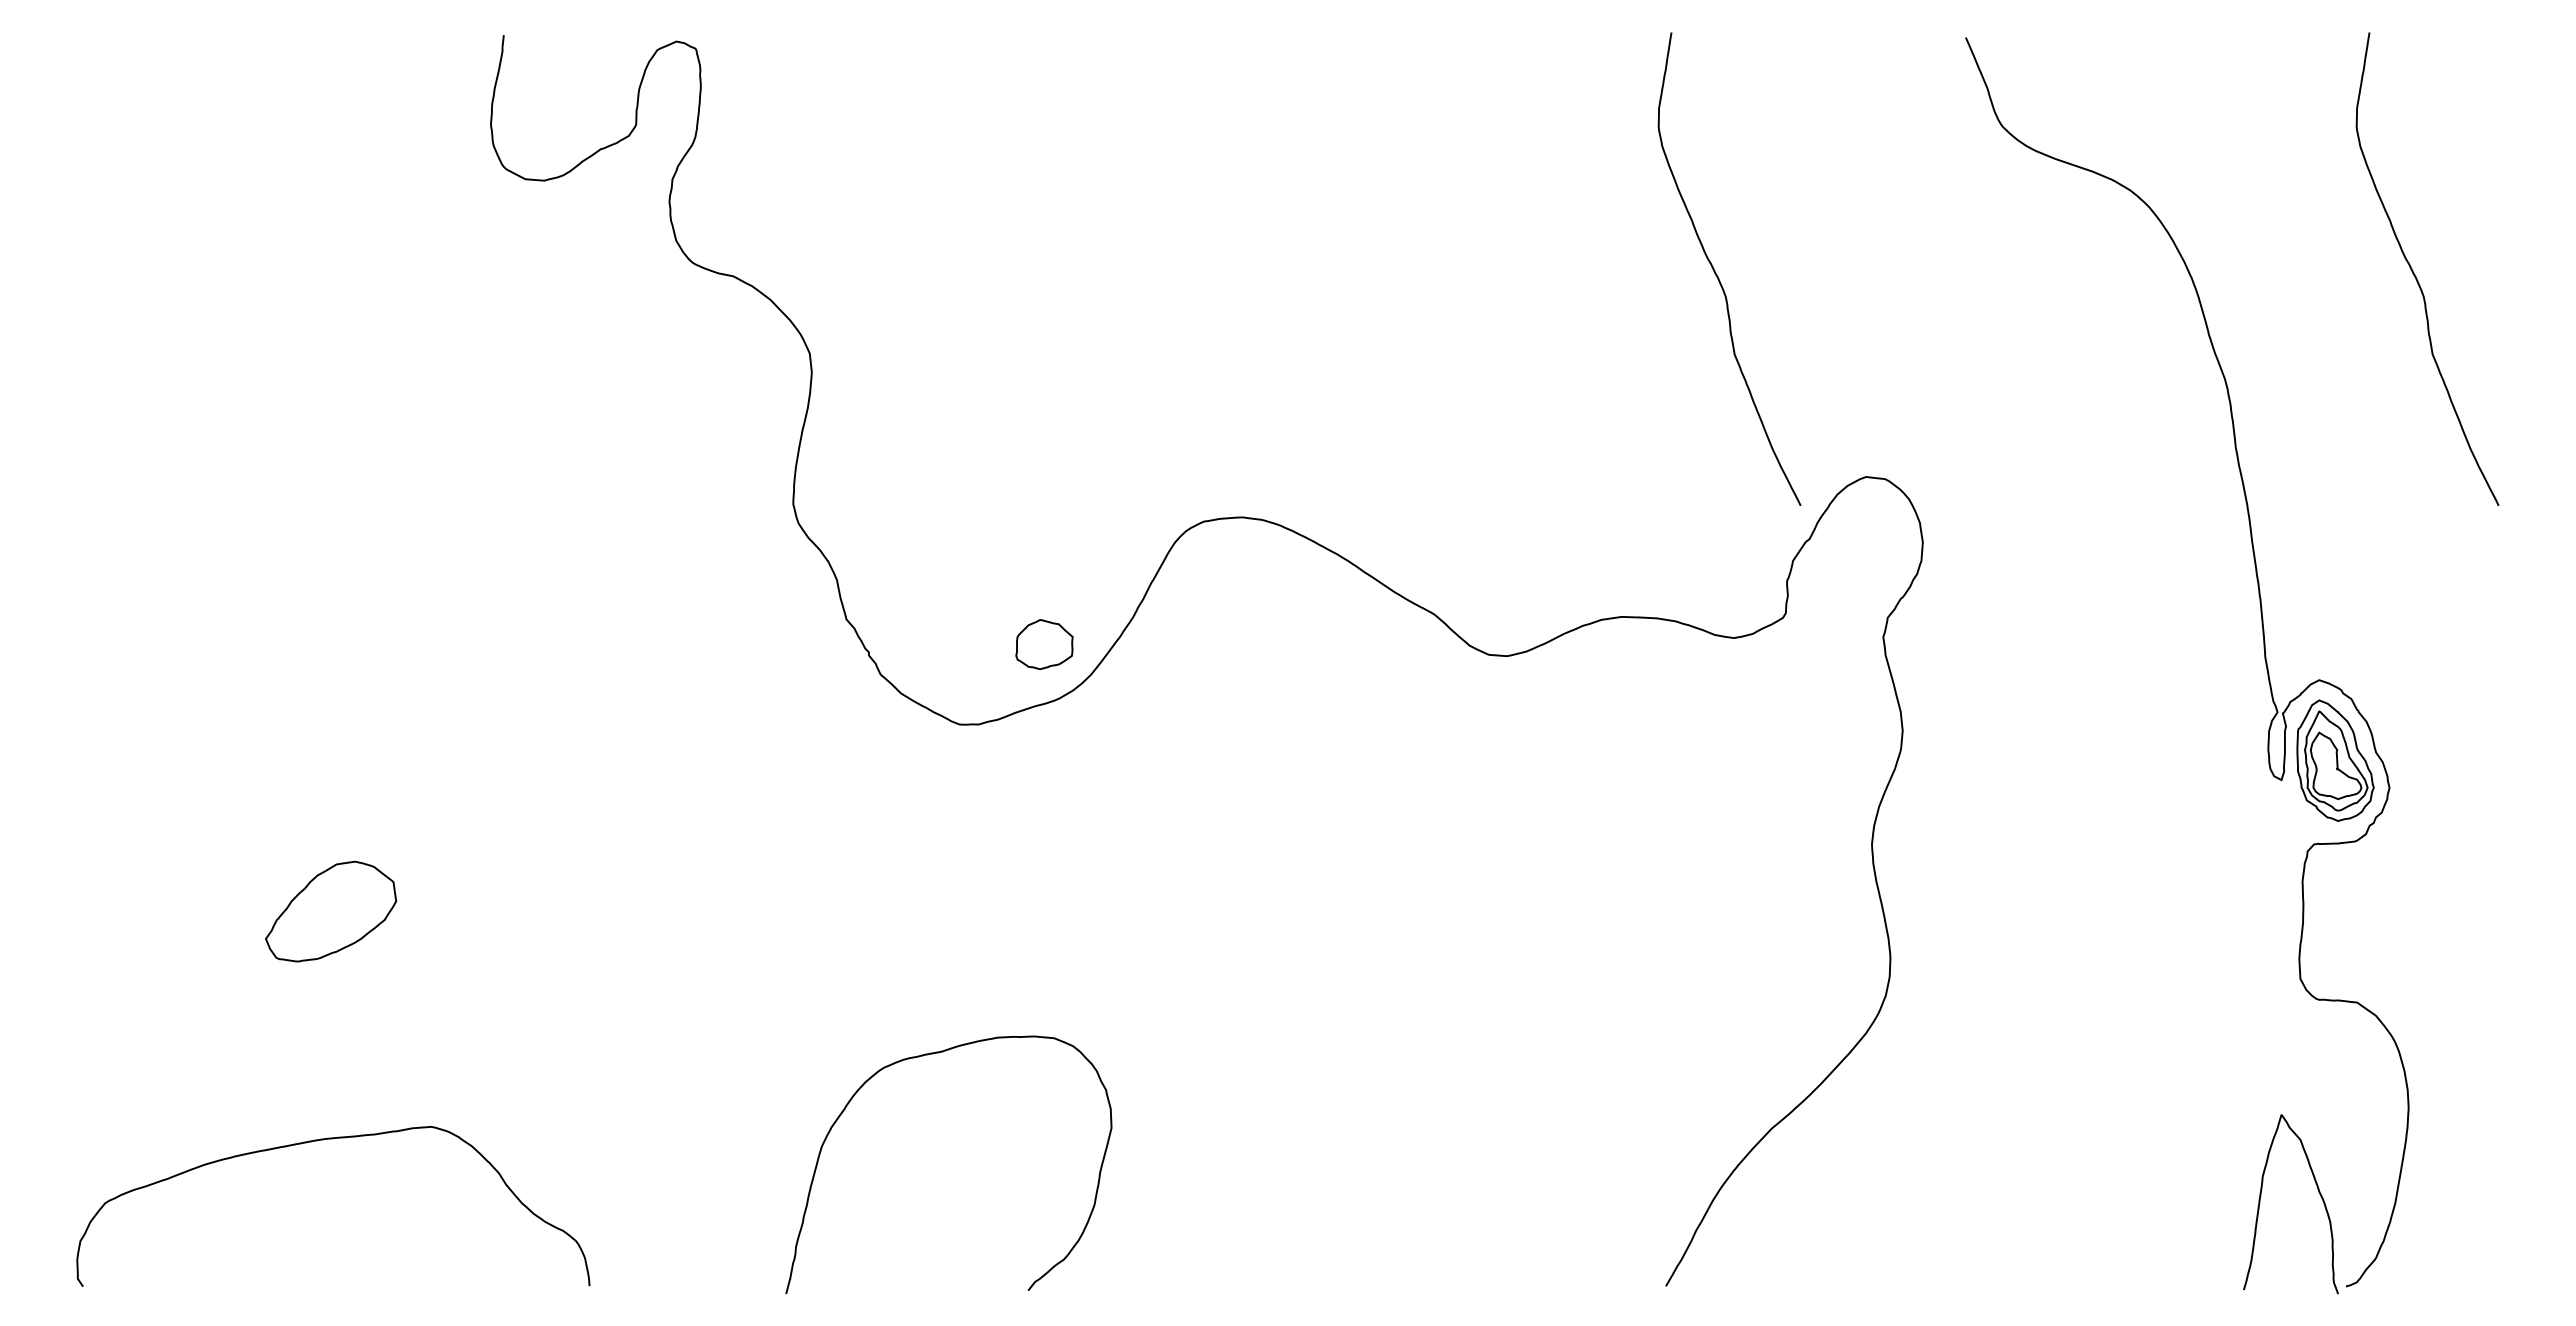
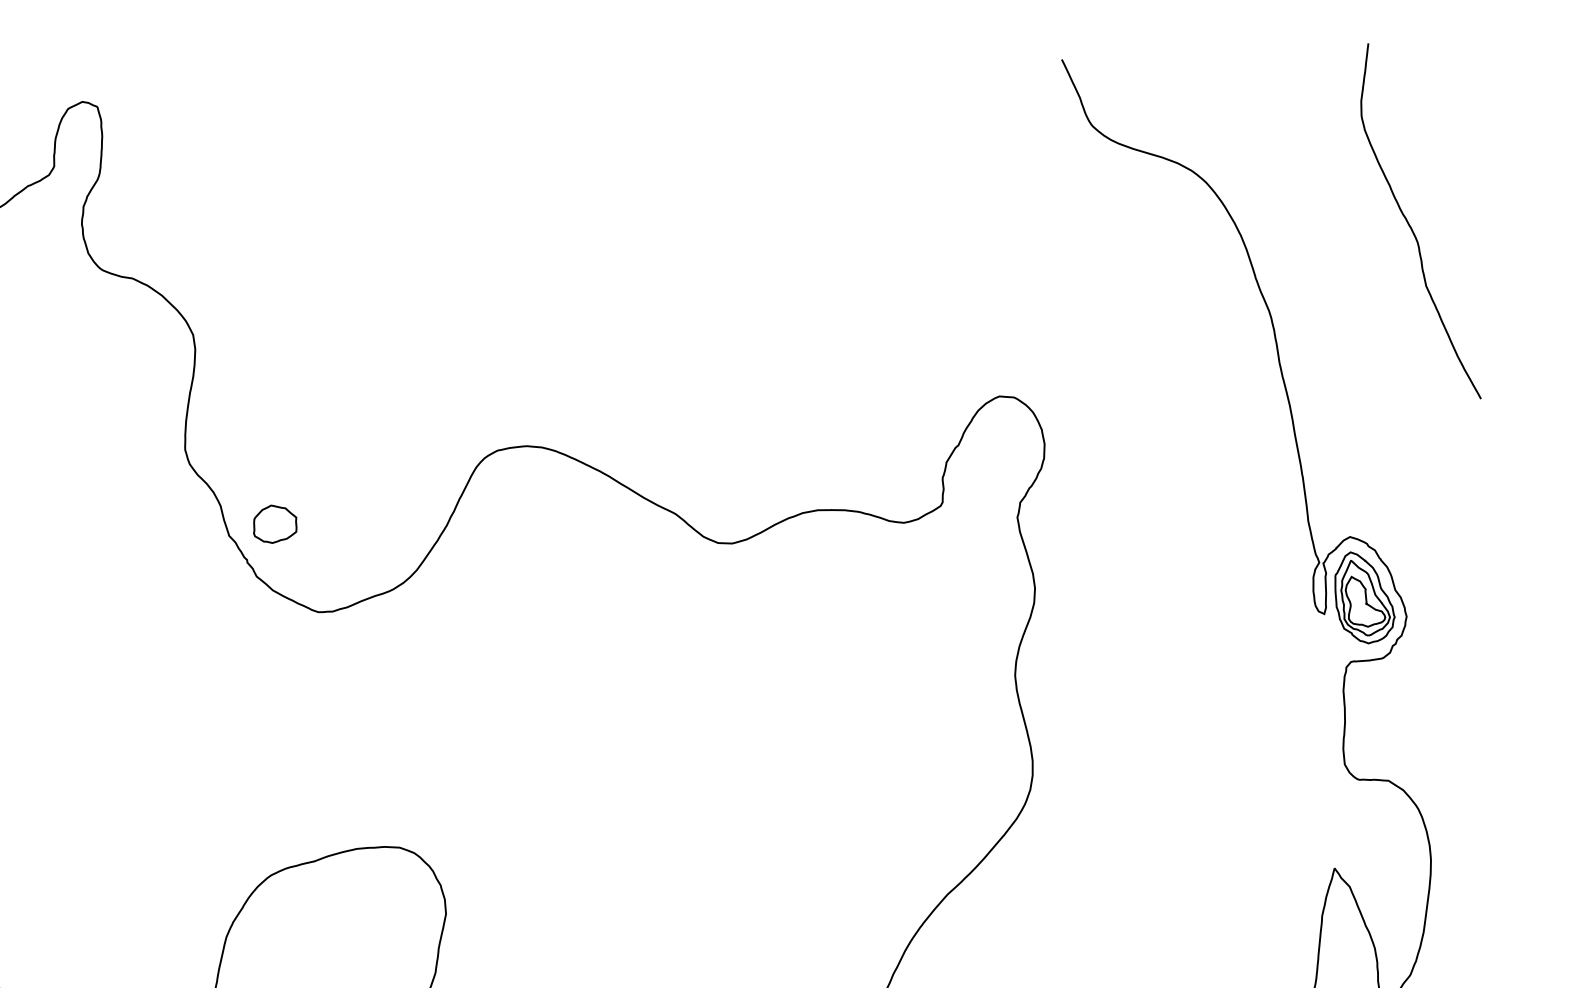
curve: (1717, 274) -> (880, 247), removed
part: (1044, 644) -> (275, 524), moved

